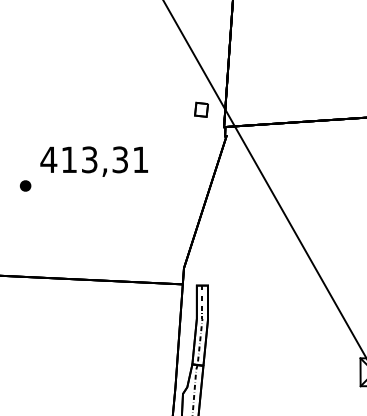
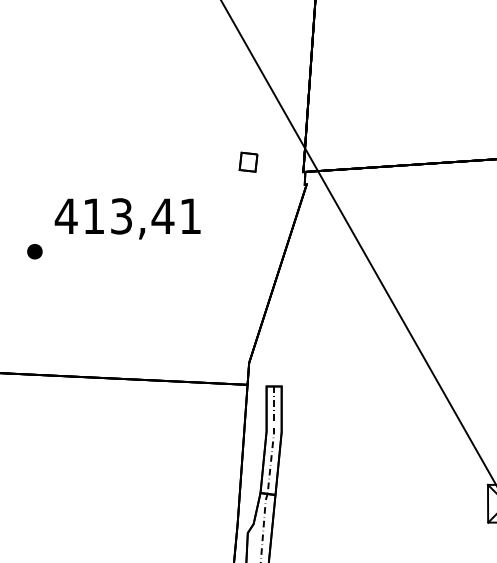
part: (201, 109) -> (248, 161), moved
text: (119, 159) -> (161, 215), 413,31 -> 413,41

